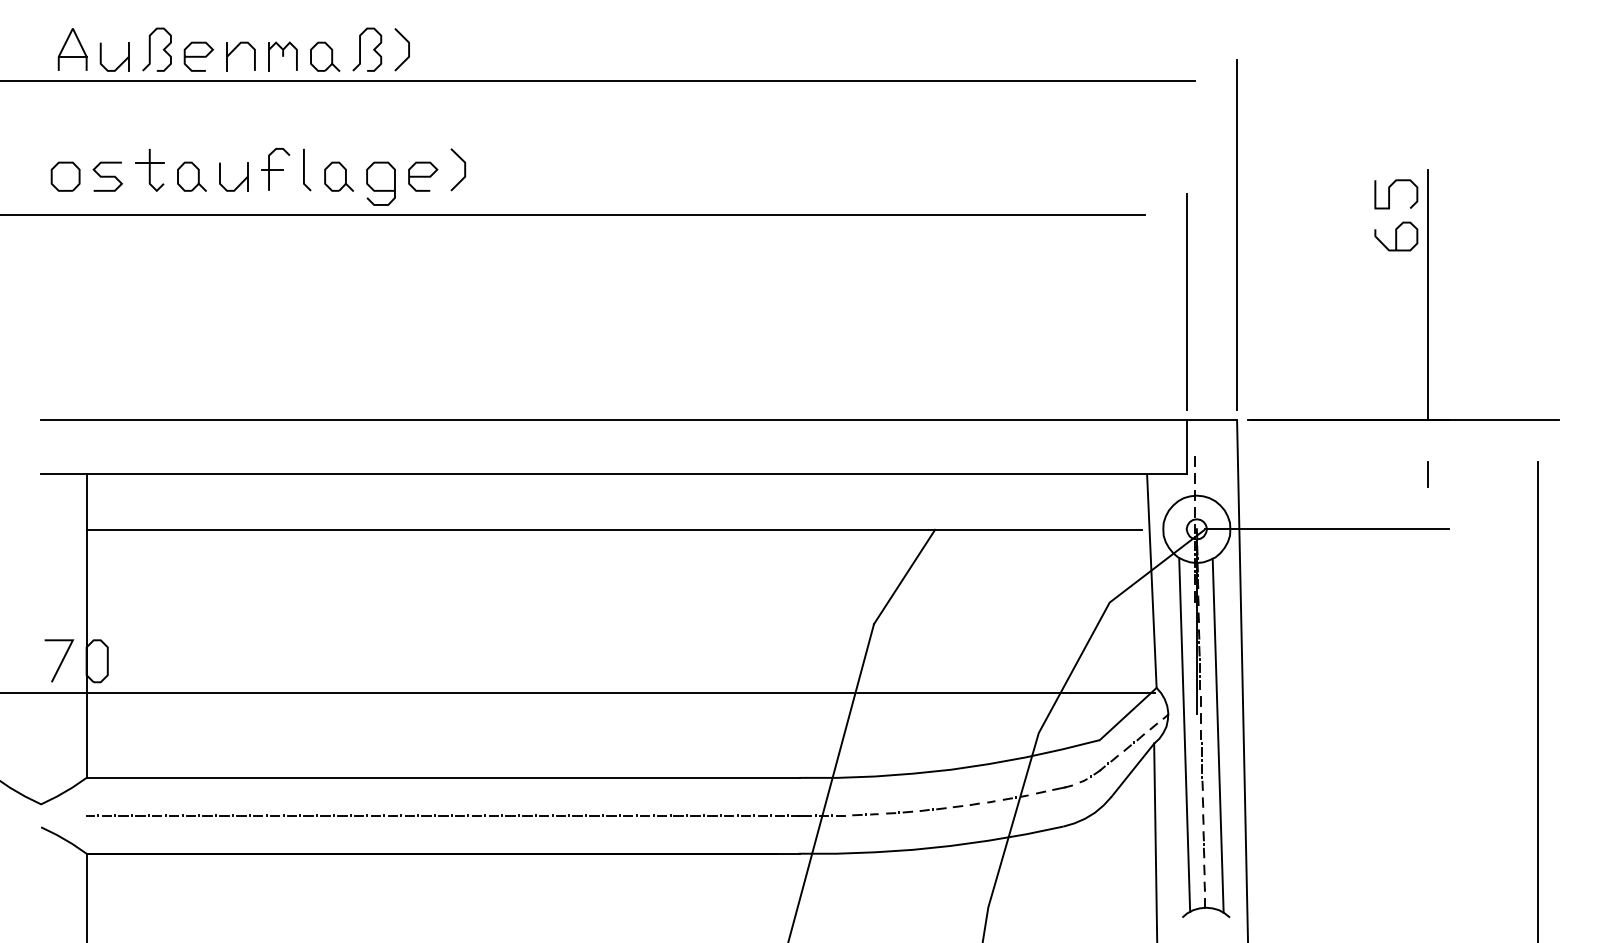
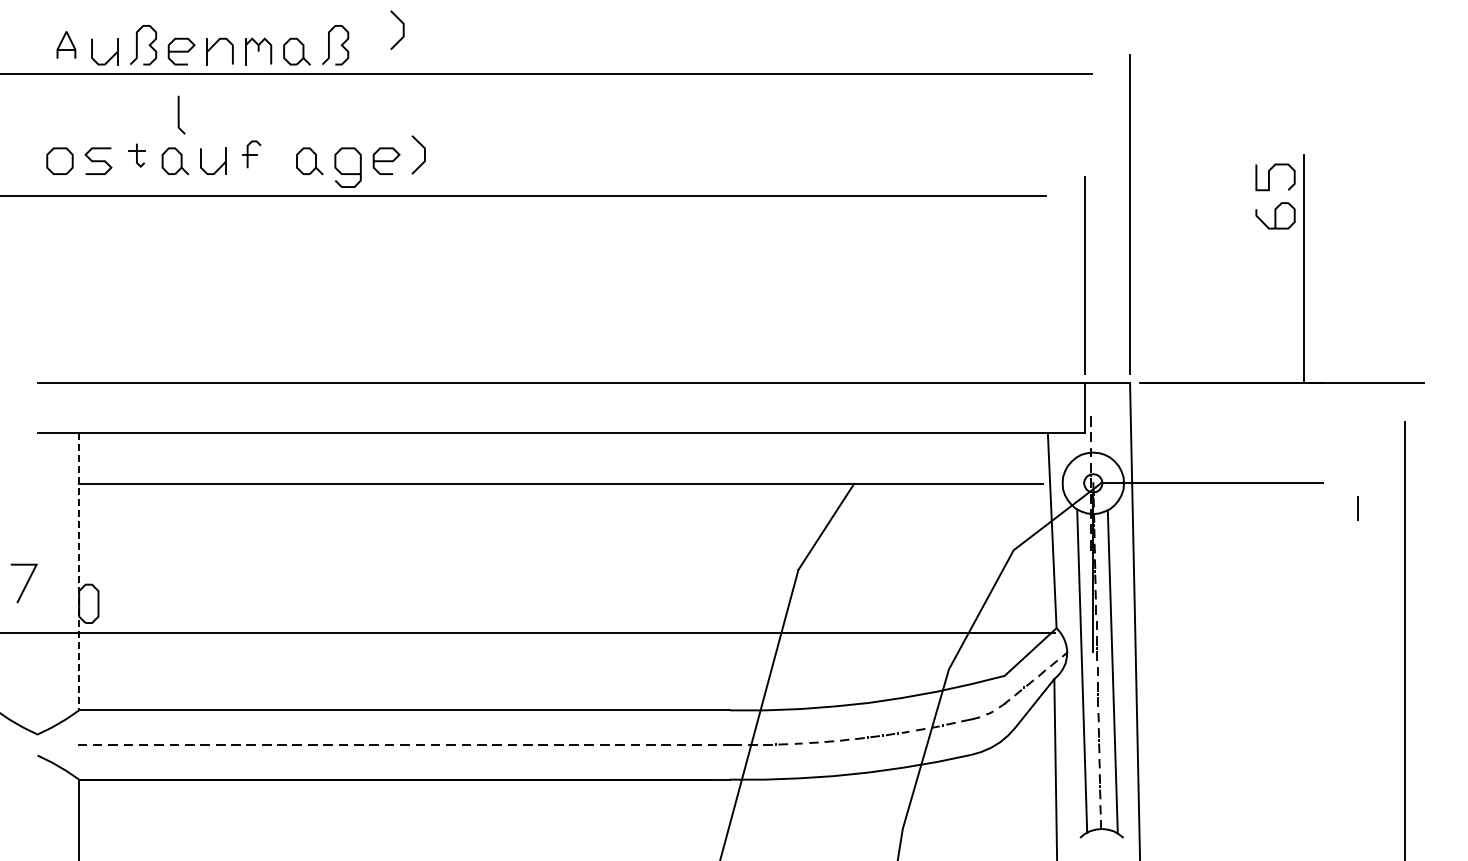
part: (72, 48) -> (66, 44), size x0.7
line: (407, 48) -> (402, 29), moved
part: (275, 169) -> (251, 154), size x0.7
line: (304, 169) -> (179, 114), moved
part: (149, 170) -> (136, 155), size x0.6
line: (1426, 474) -> (1357, 508), moved
line: (87, 625) -> (79, 571), solid -> dashed
line: (60, 661) -> (25, 584), moved

